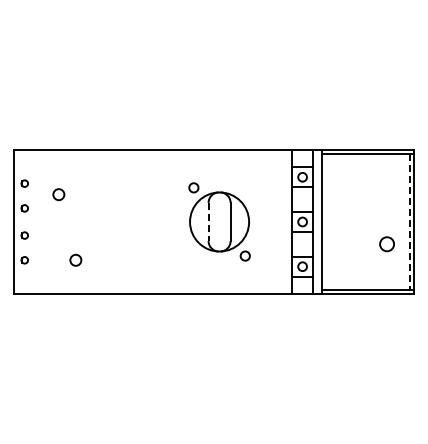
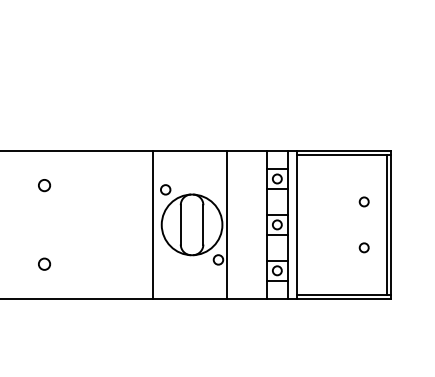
circle: (58, 194) -> (44, 185), moved
circle: (387, 199) -> (364, 201), added
line: (181, 221) -> (152, 224), added
line: (253, 221) -> (226, 224), added
line: (208, 222) -> (180, 225), dashed -> solid
line: (409, 222) -> (387, 225), dashed -> solid
circle: (387, 244) -> (364, 248), size x0.62

